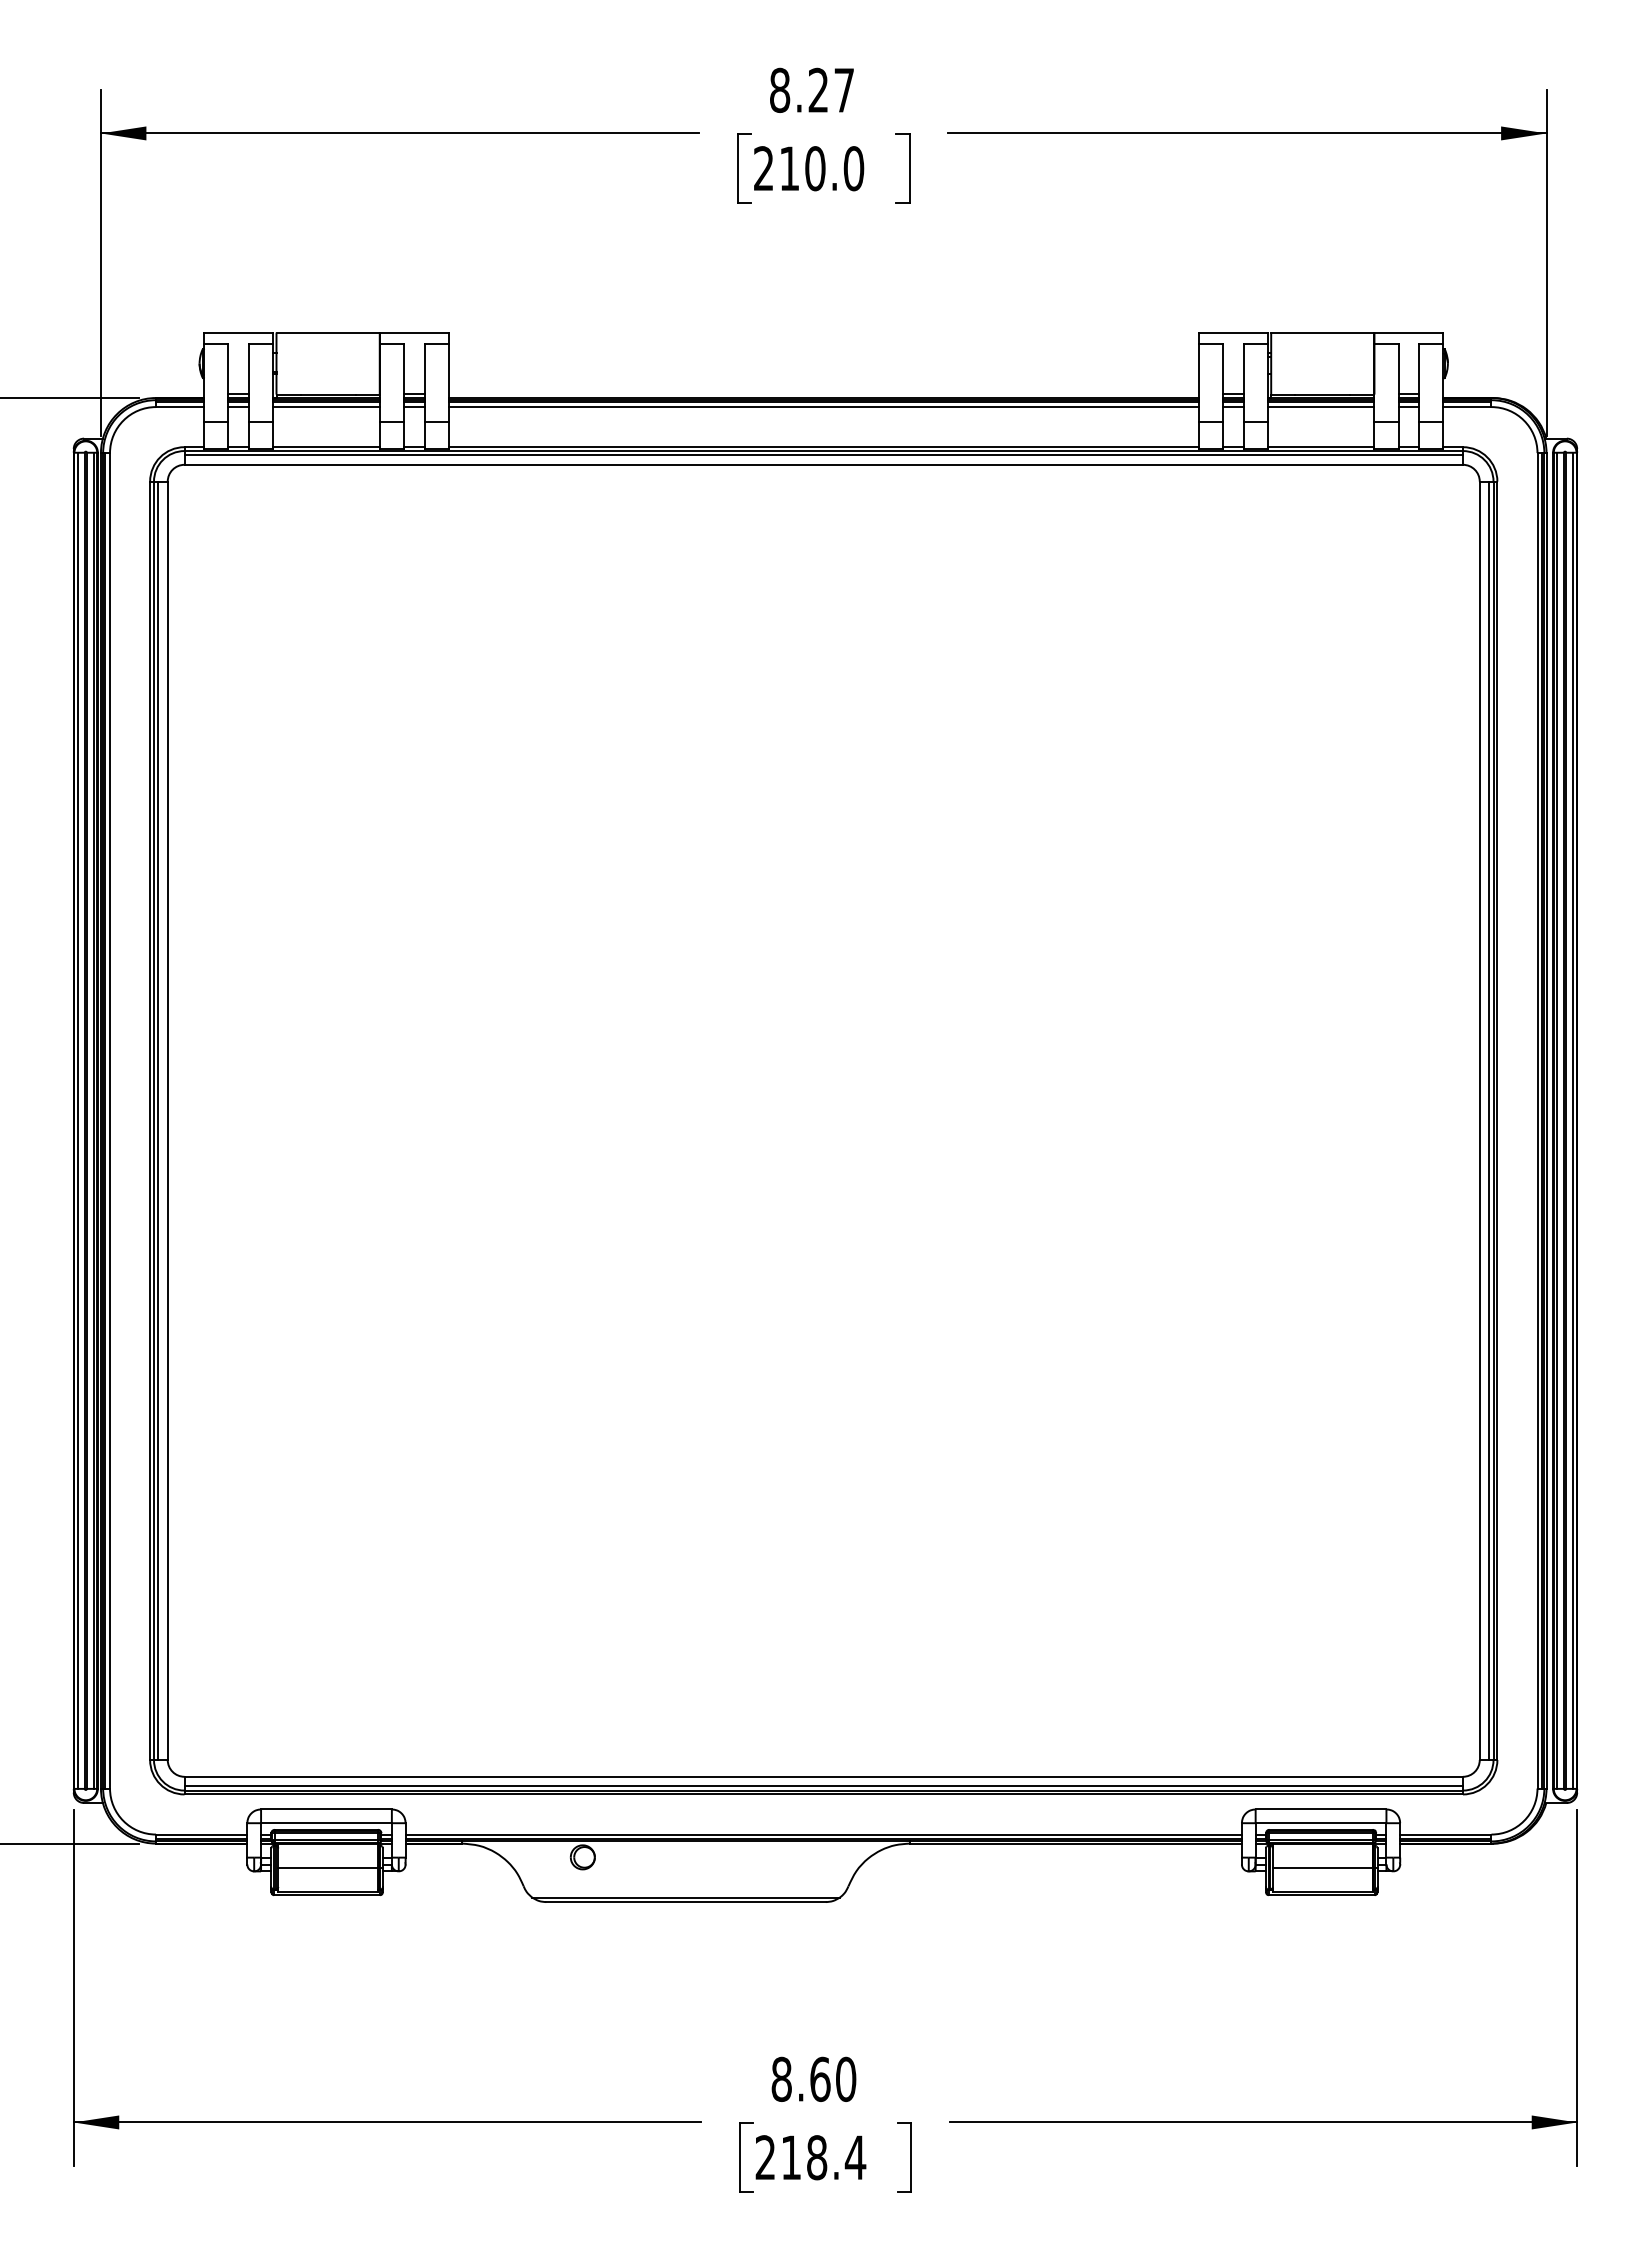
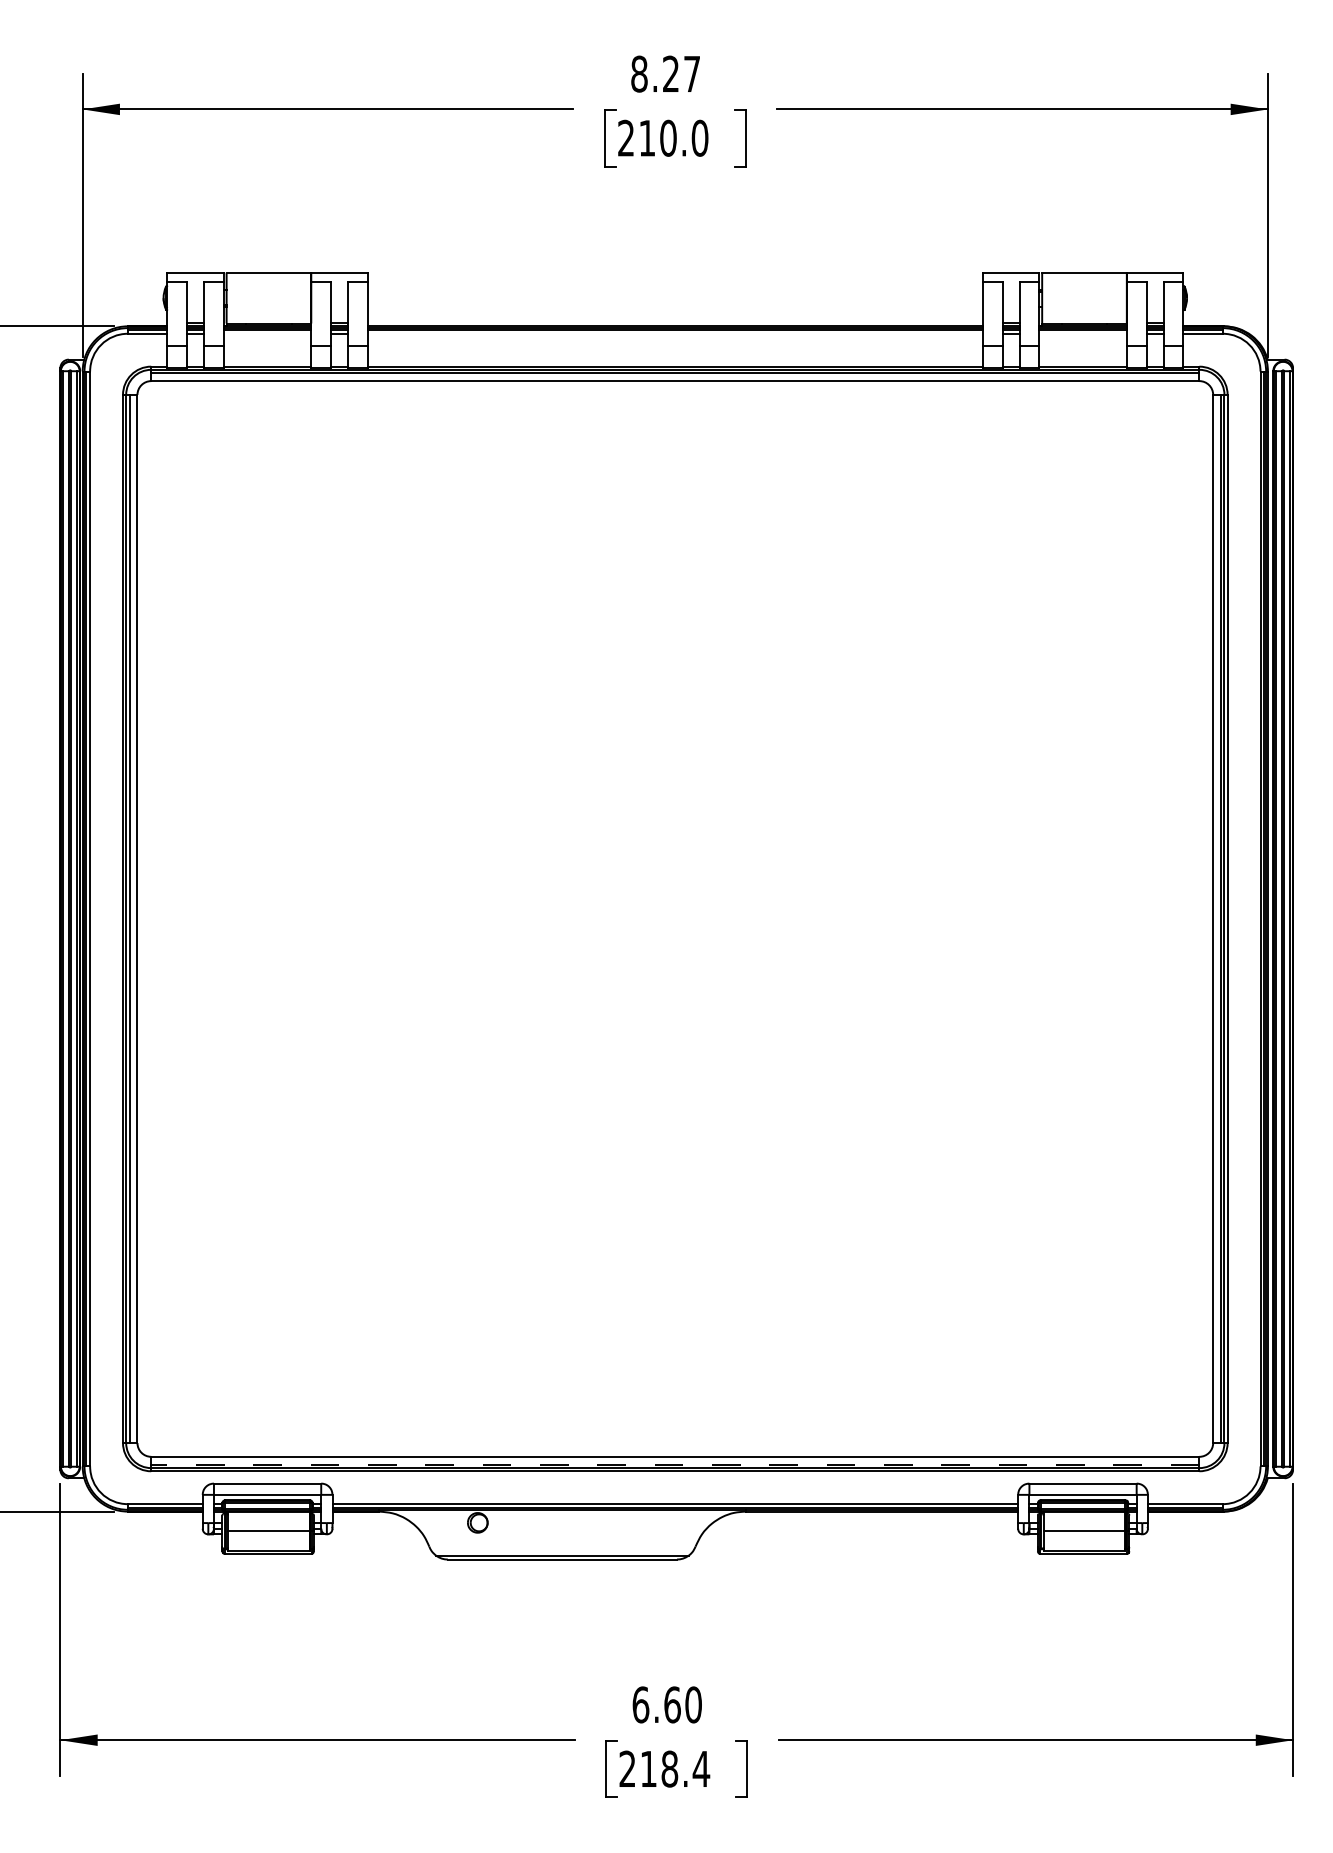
line: (326, 407) -> (267, 334), removed
line: (823, 407) -> (675, 334), removed
line: (1320, 407) -> (1082, 334), removed
line: (823, 1786) -> (675, 1464), solid -> dashed
text: (781, 2078) -> (640, 1704), 8.60 -> 6.60

